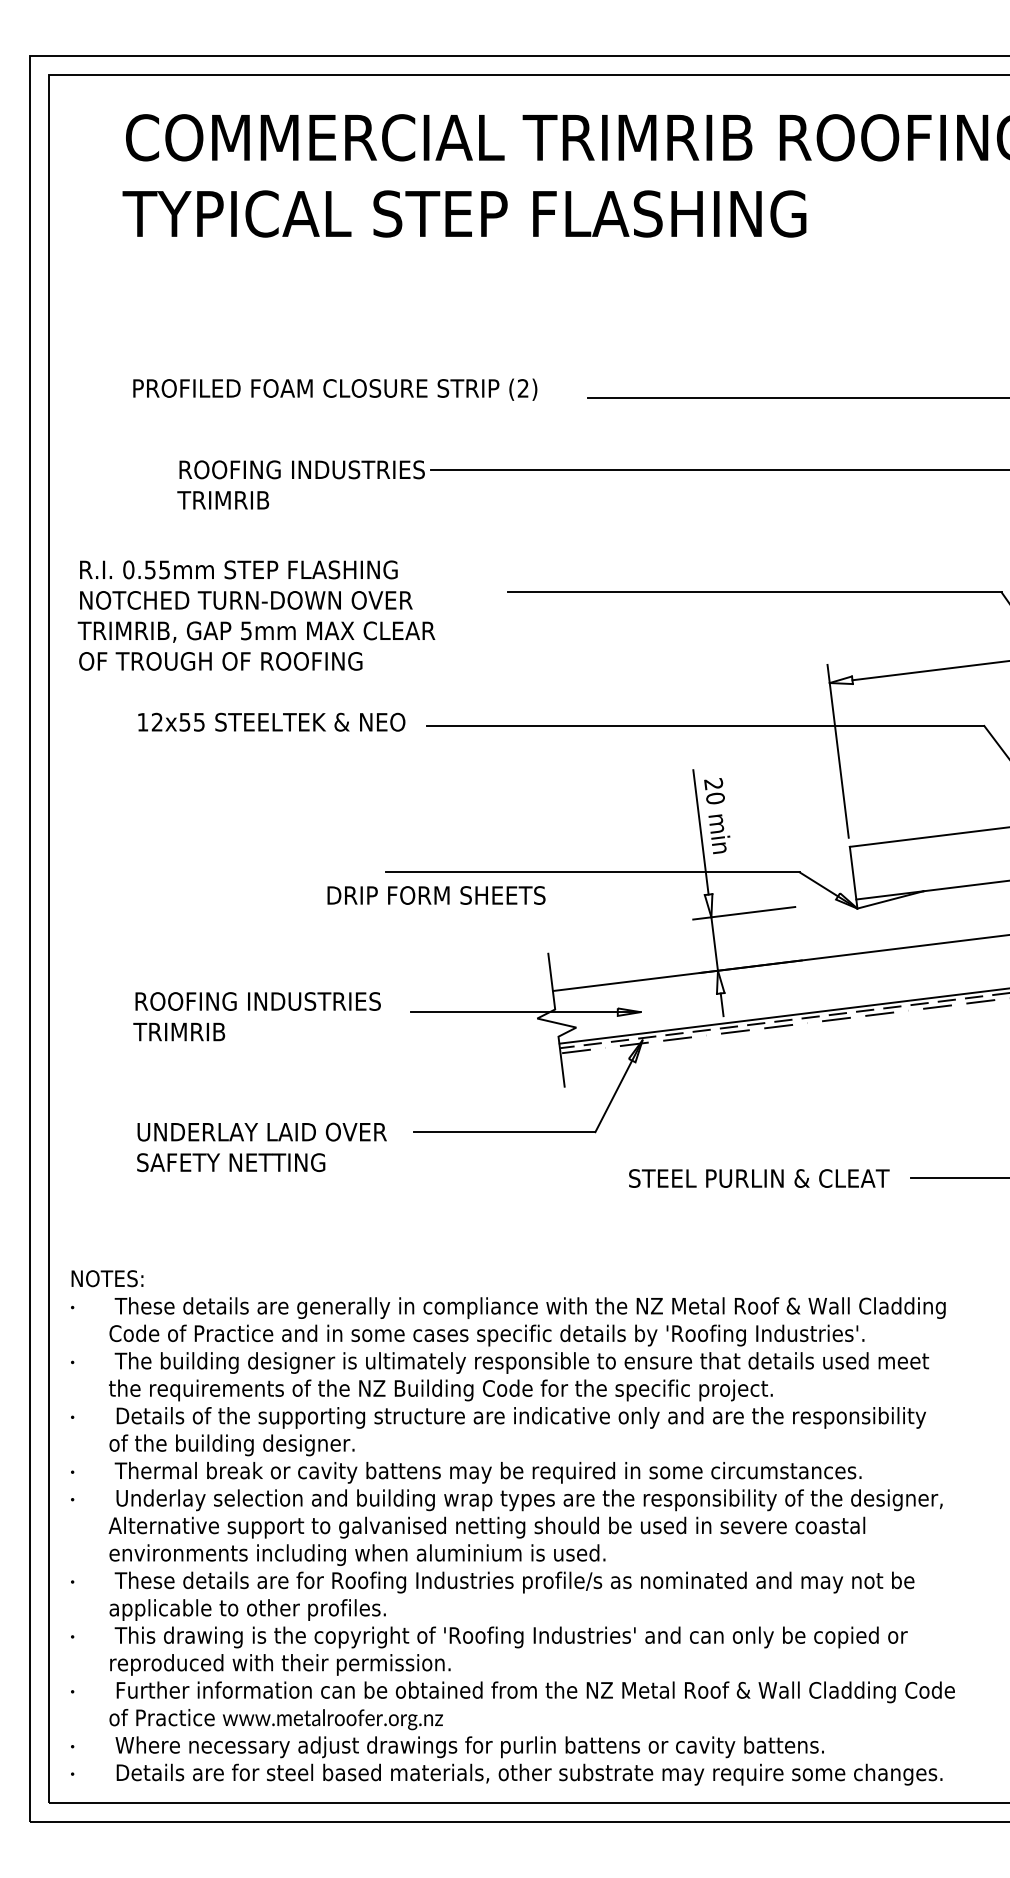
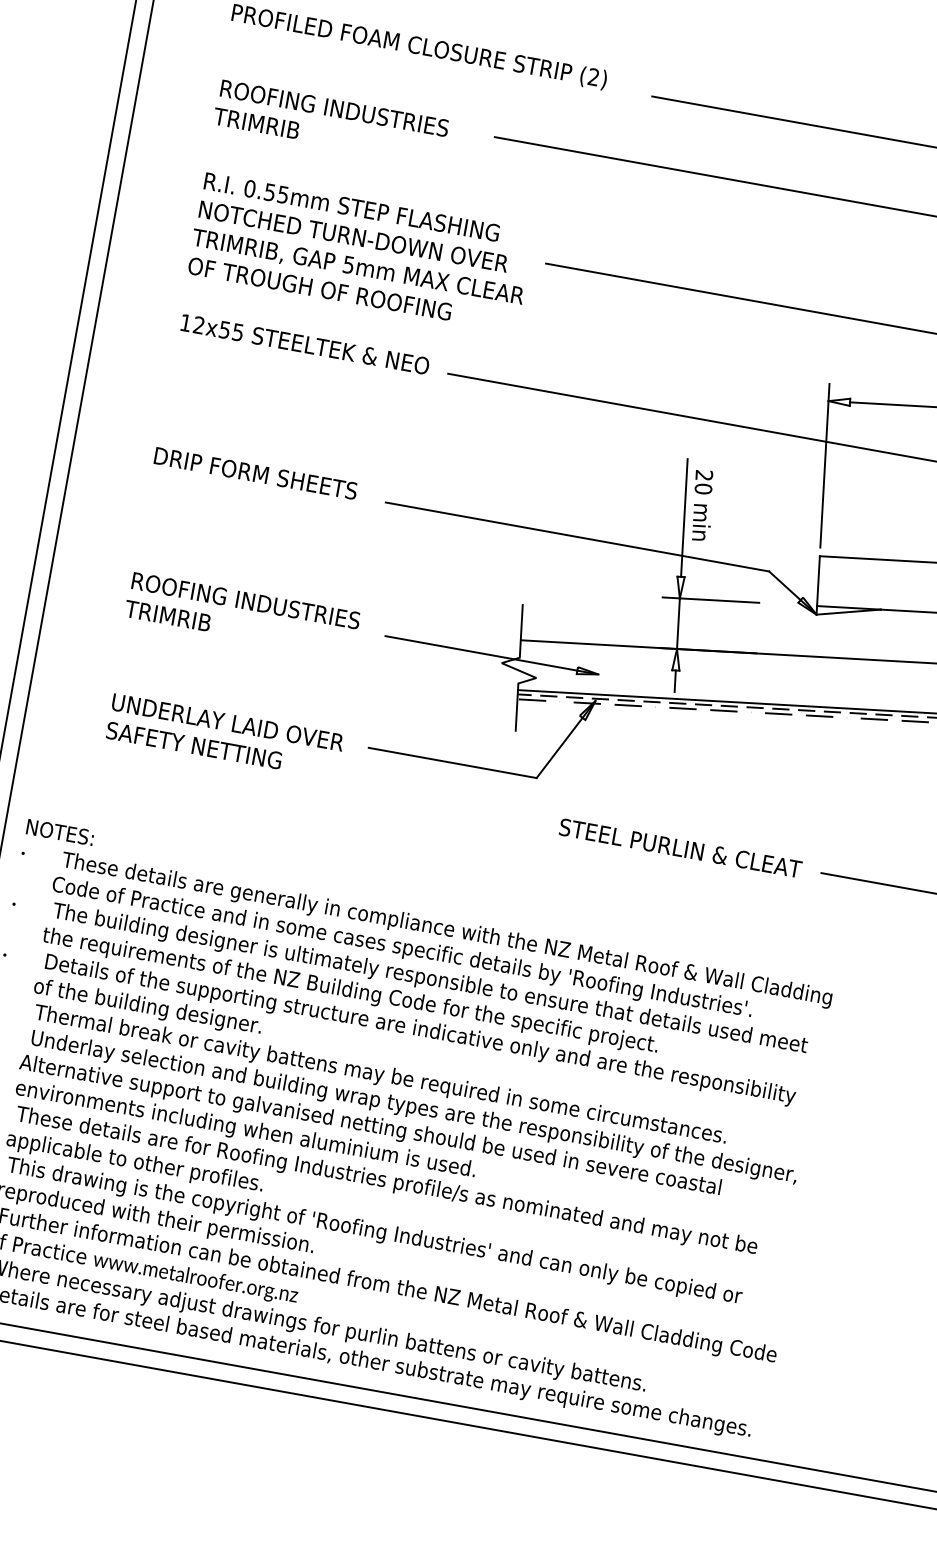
text: (300, 484) -> (330, 121), moved
text: (256, 615) -> (360, 252), moved
text: (436, 895) -> (255, 473), moved

